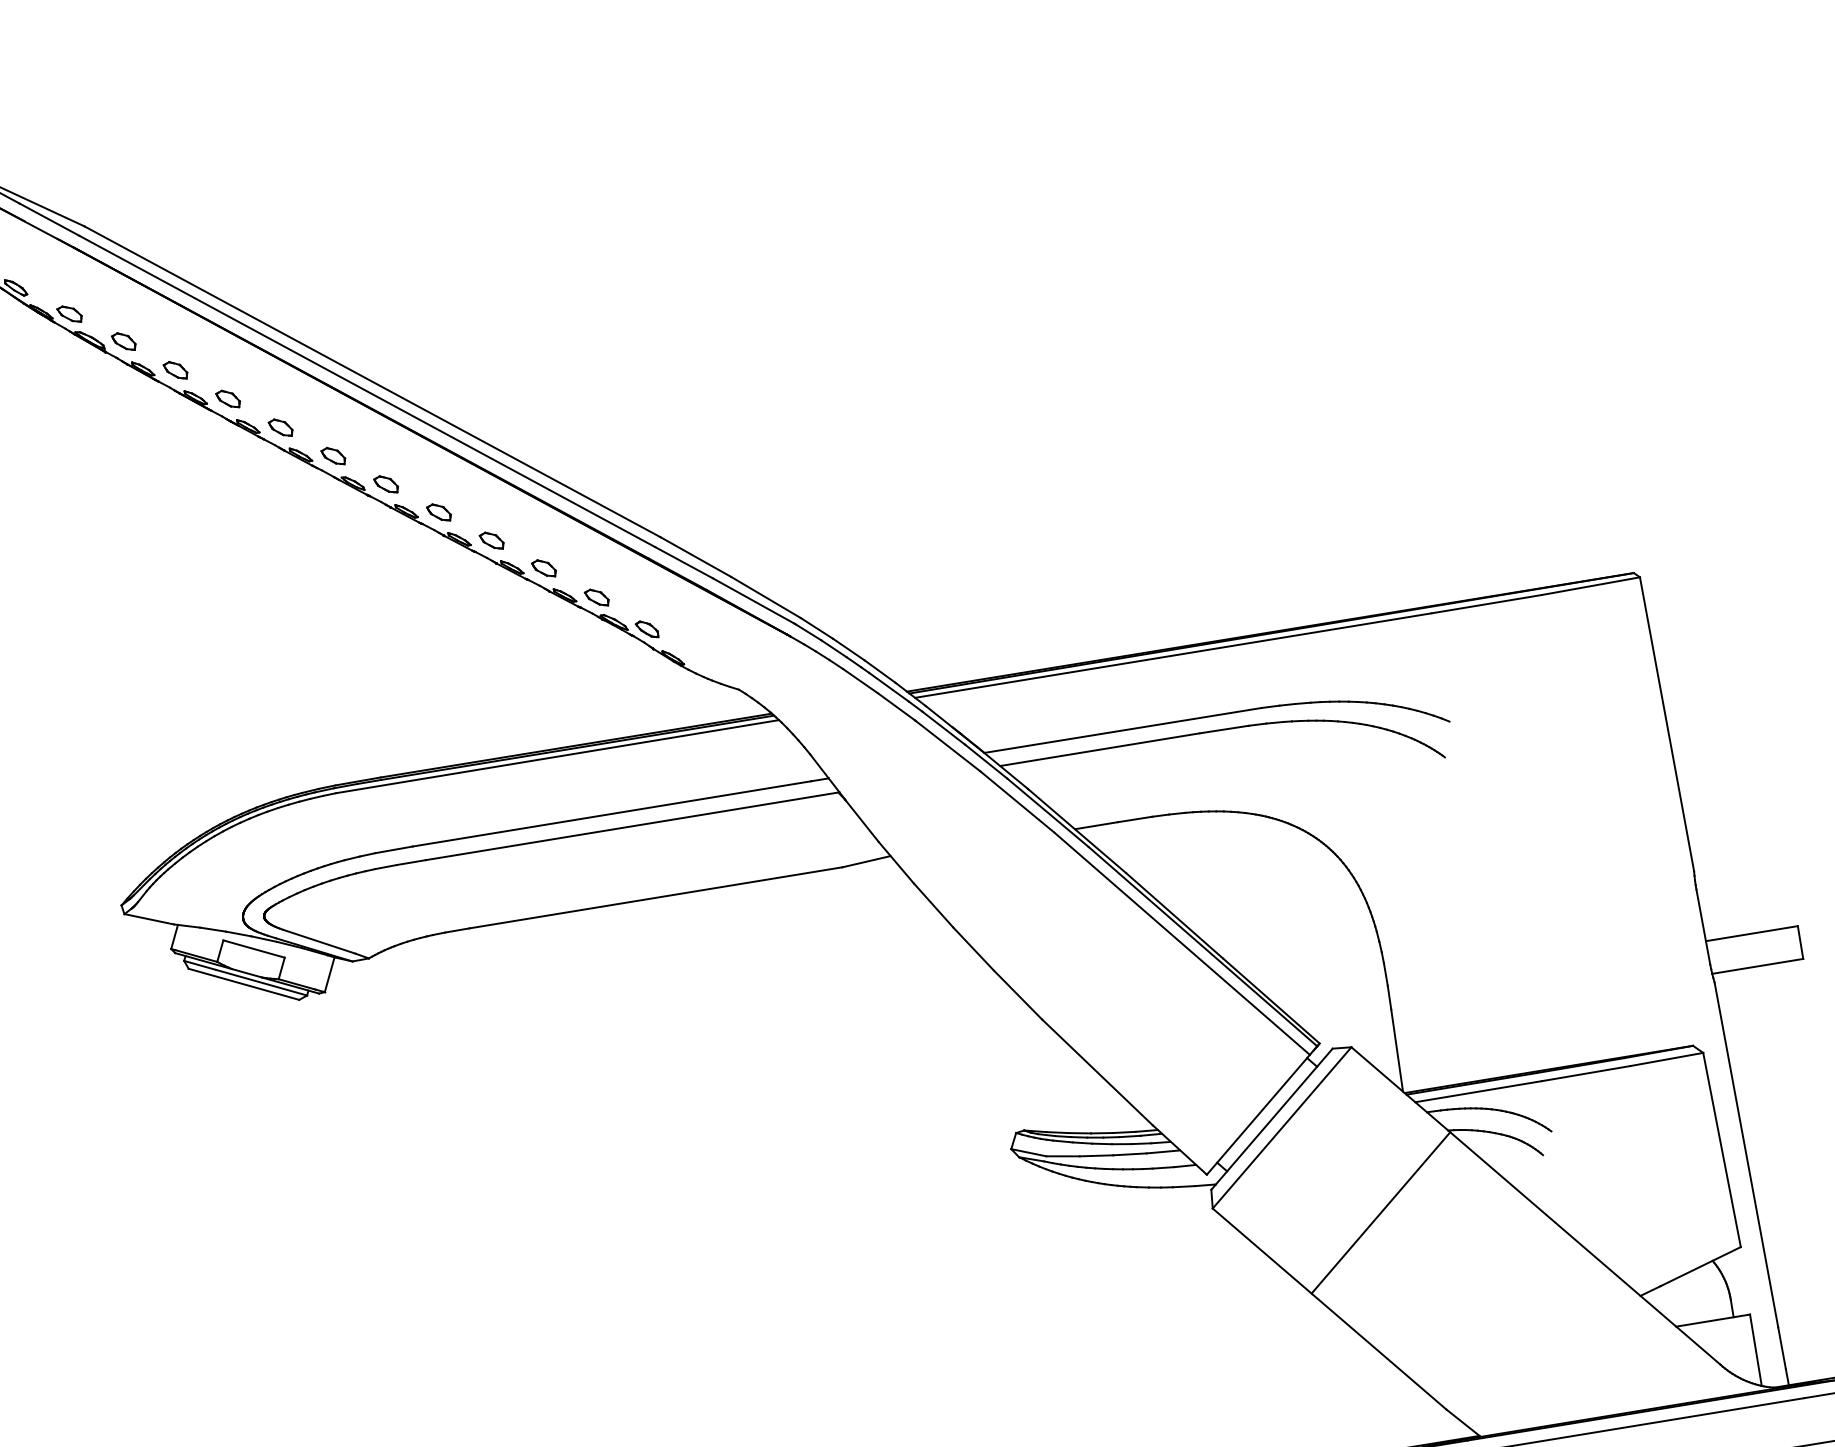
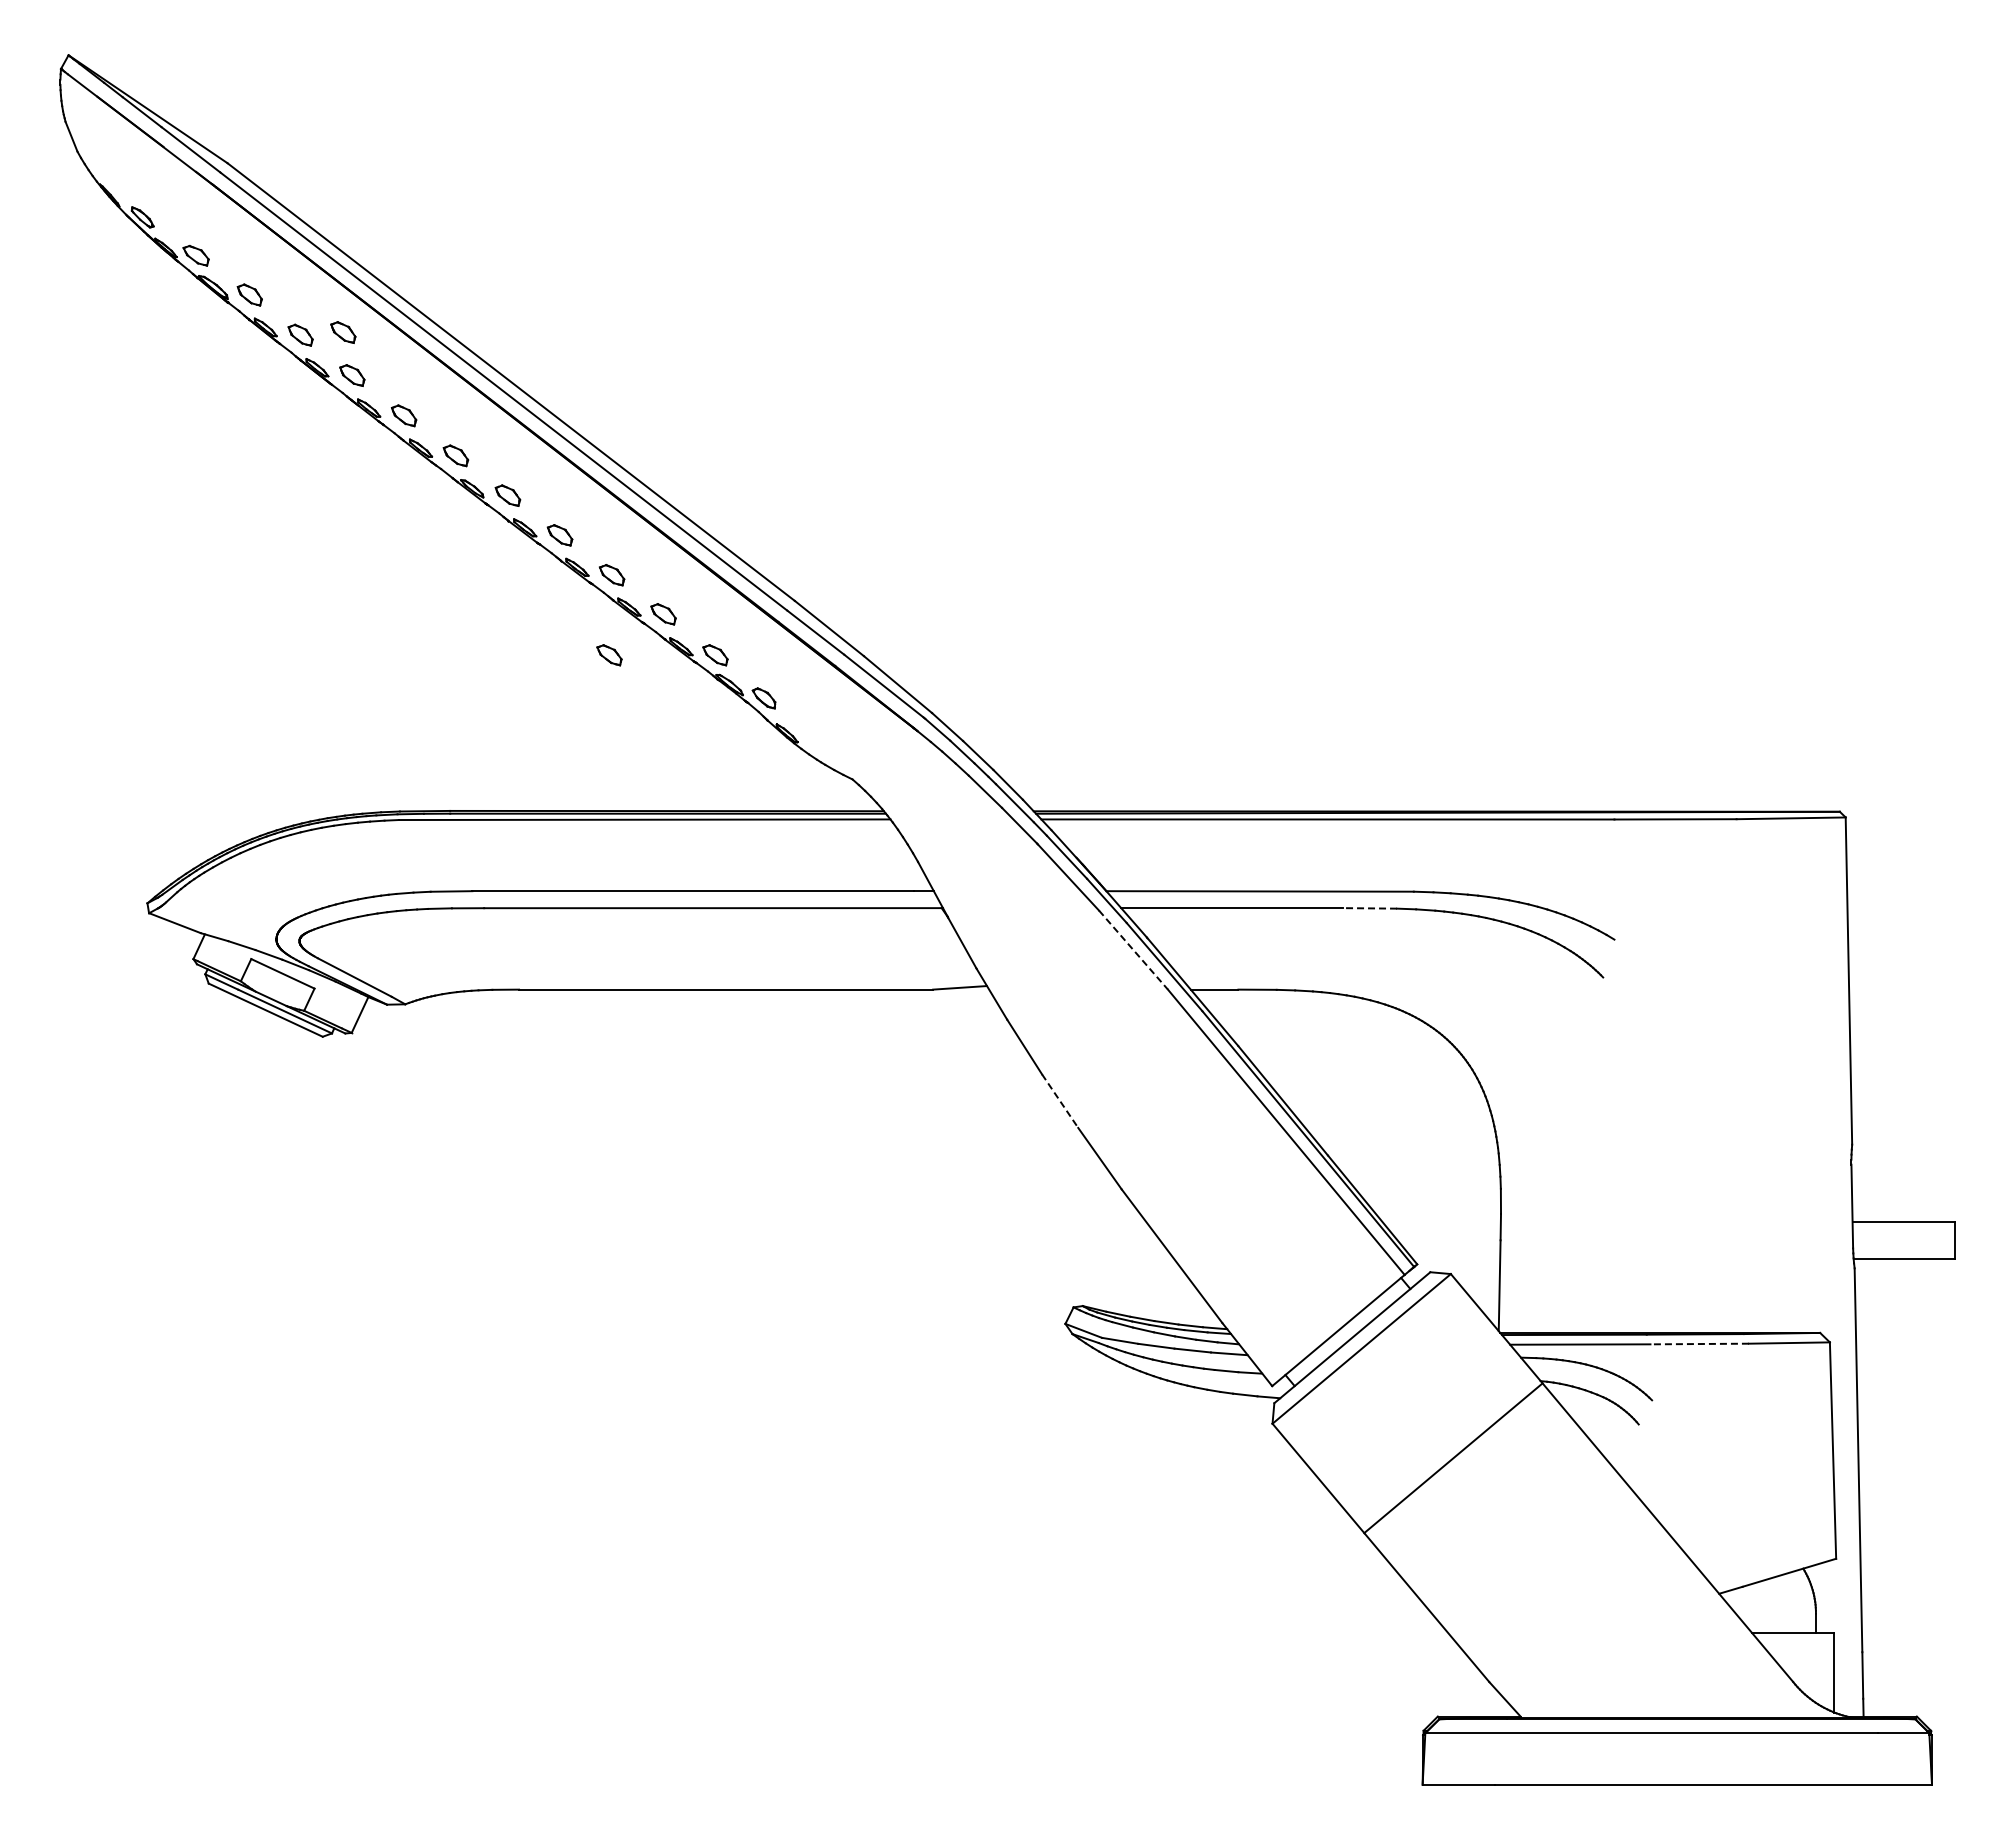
part: (214, 361) -> (343, 332), added
part: (501, 613) -> (609, 655), added
line: (1224, 729) -> (1369, 908), solid -> dashed
line: (1017, 802) -> (1133, 950), solid -> dashed
line: (973, 949) -> (1060, 1101), solid -> dashed
line: (1585, 1074) -> (1699, 1344), solid -> dashed

